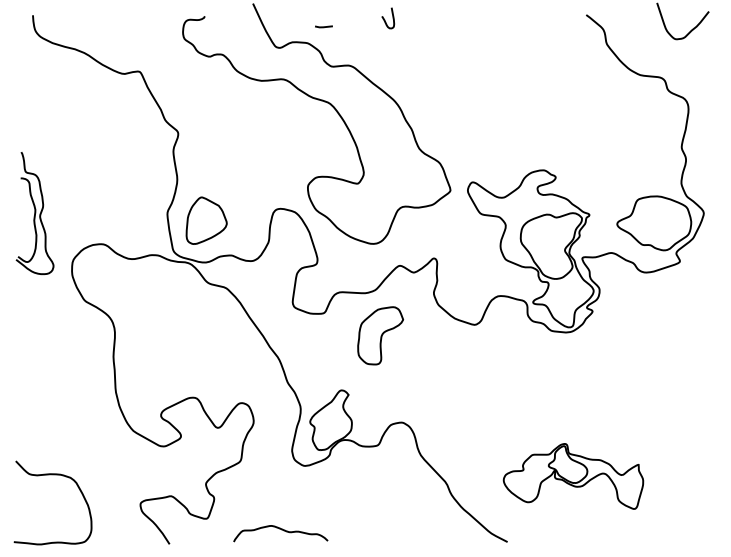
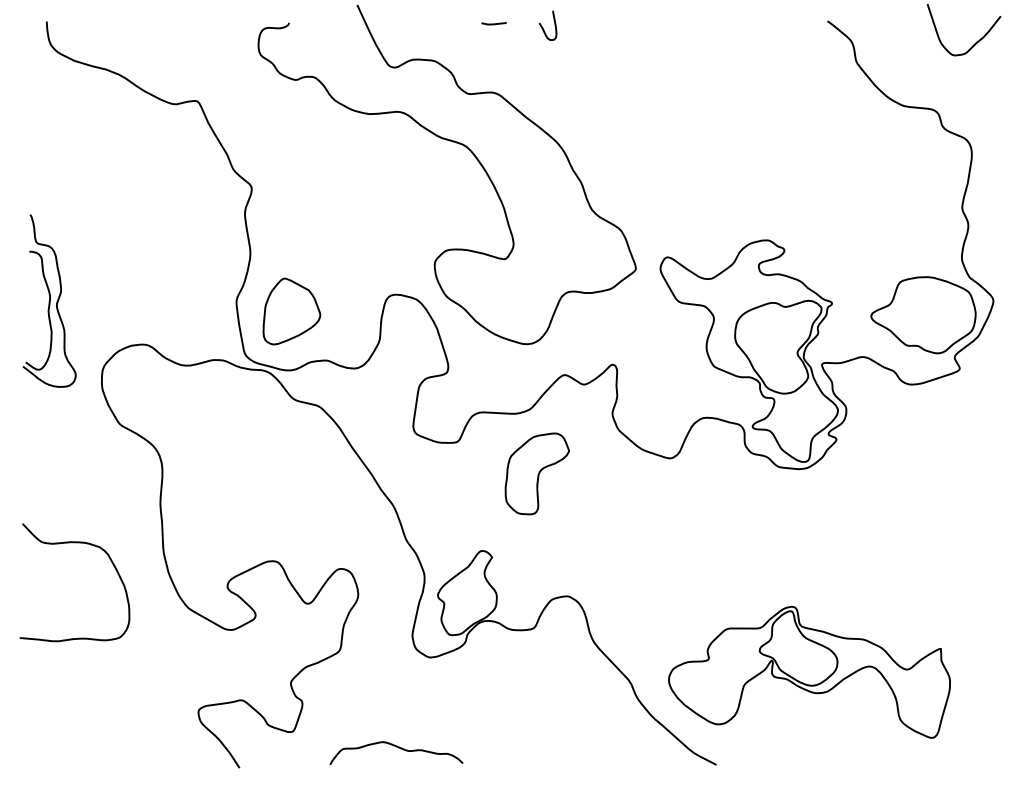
line: (323, 26) -> (493, 23), moved
curve: (52, 475) -> (74, 543), moved
part: (573, 476) -> (809, 672), size x1.43

